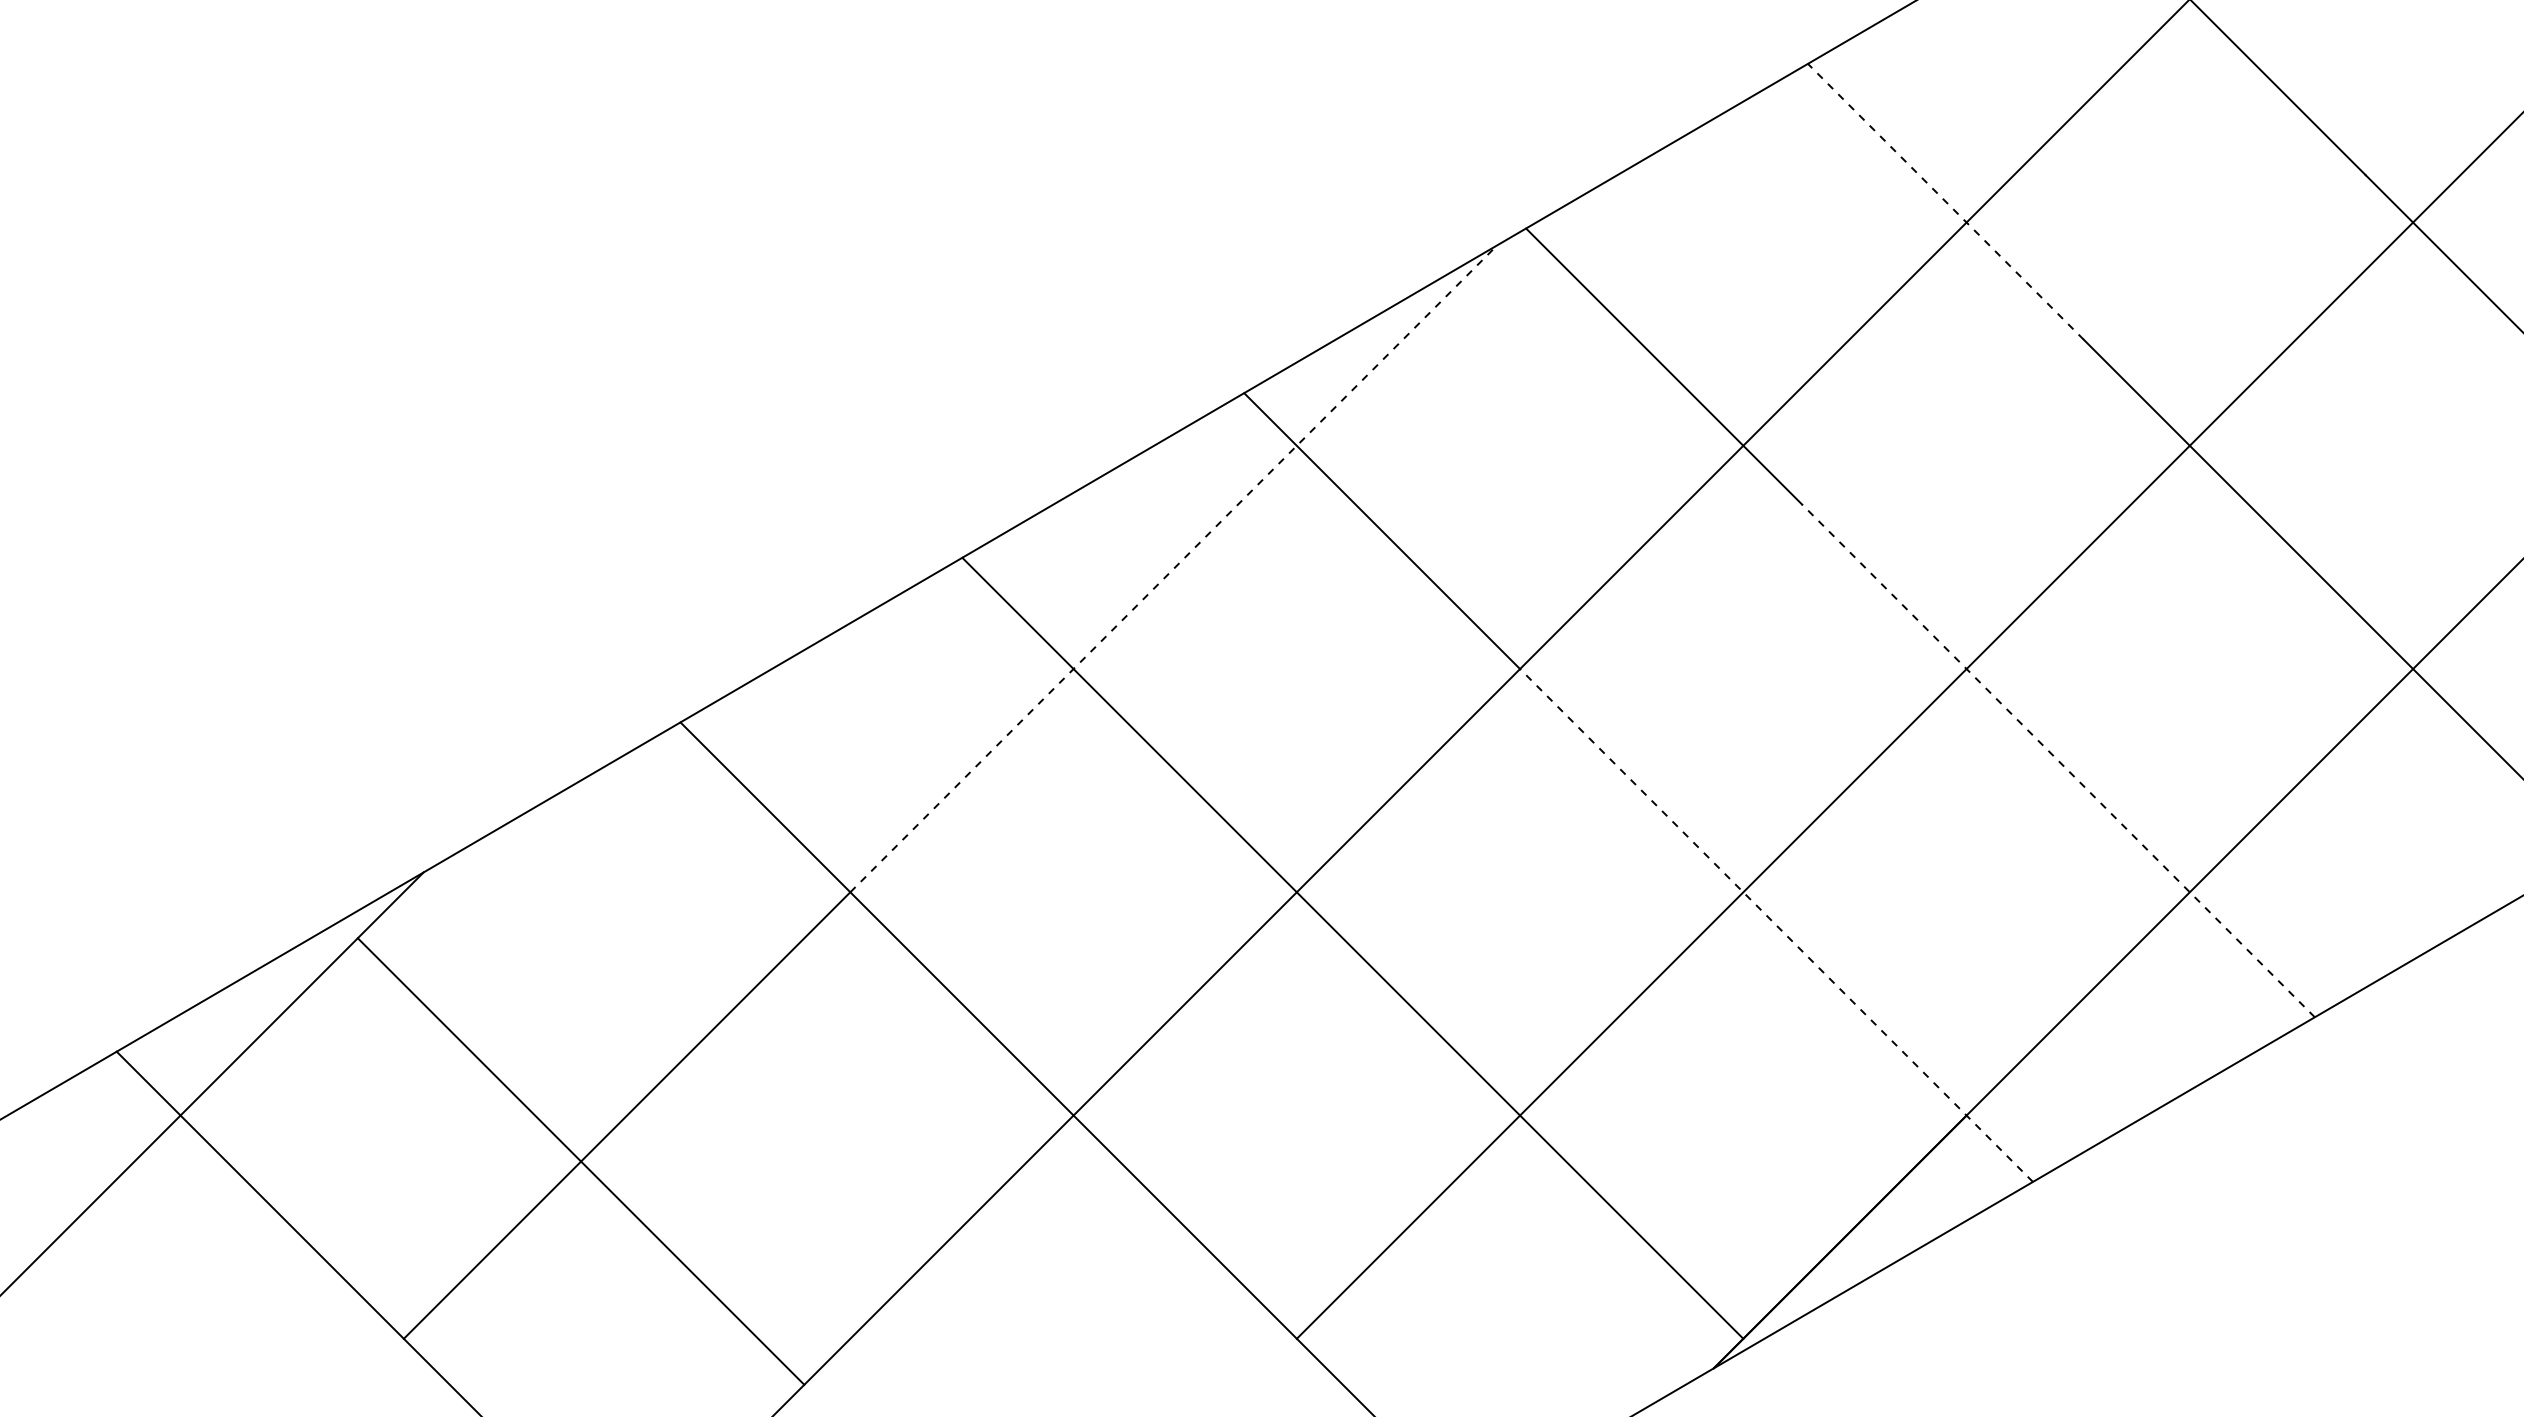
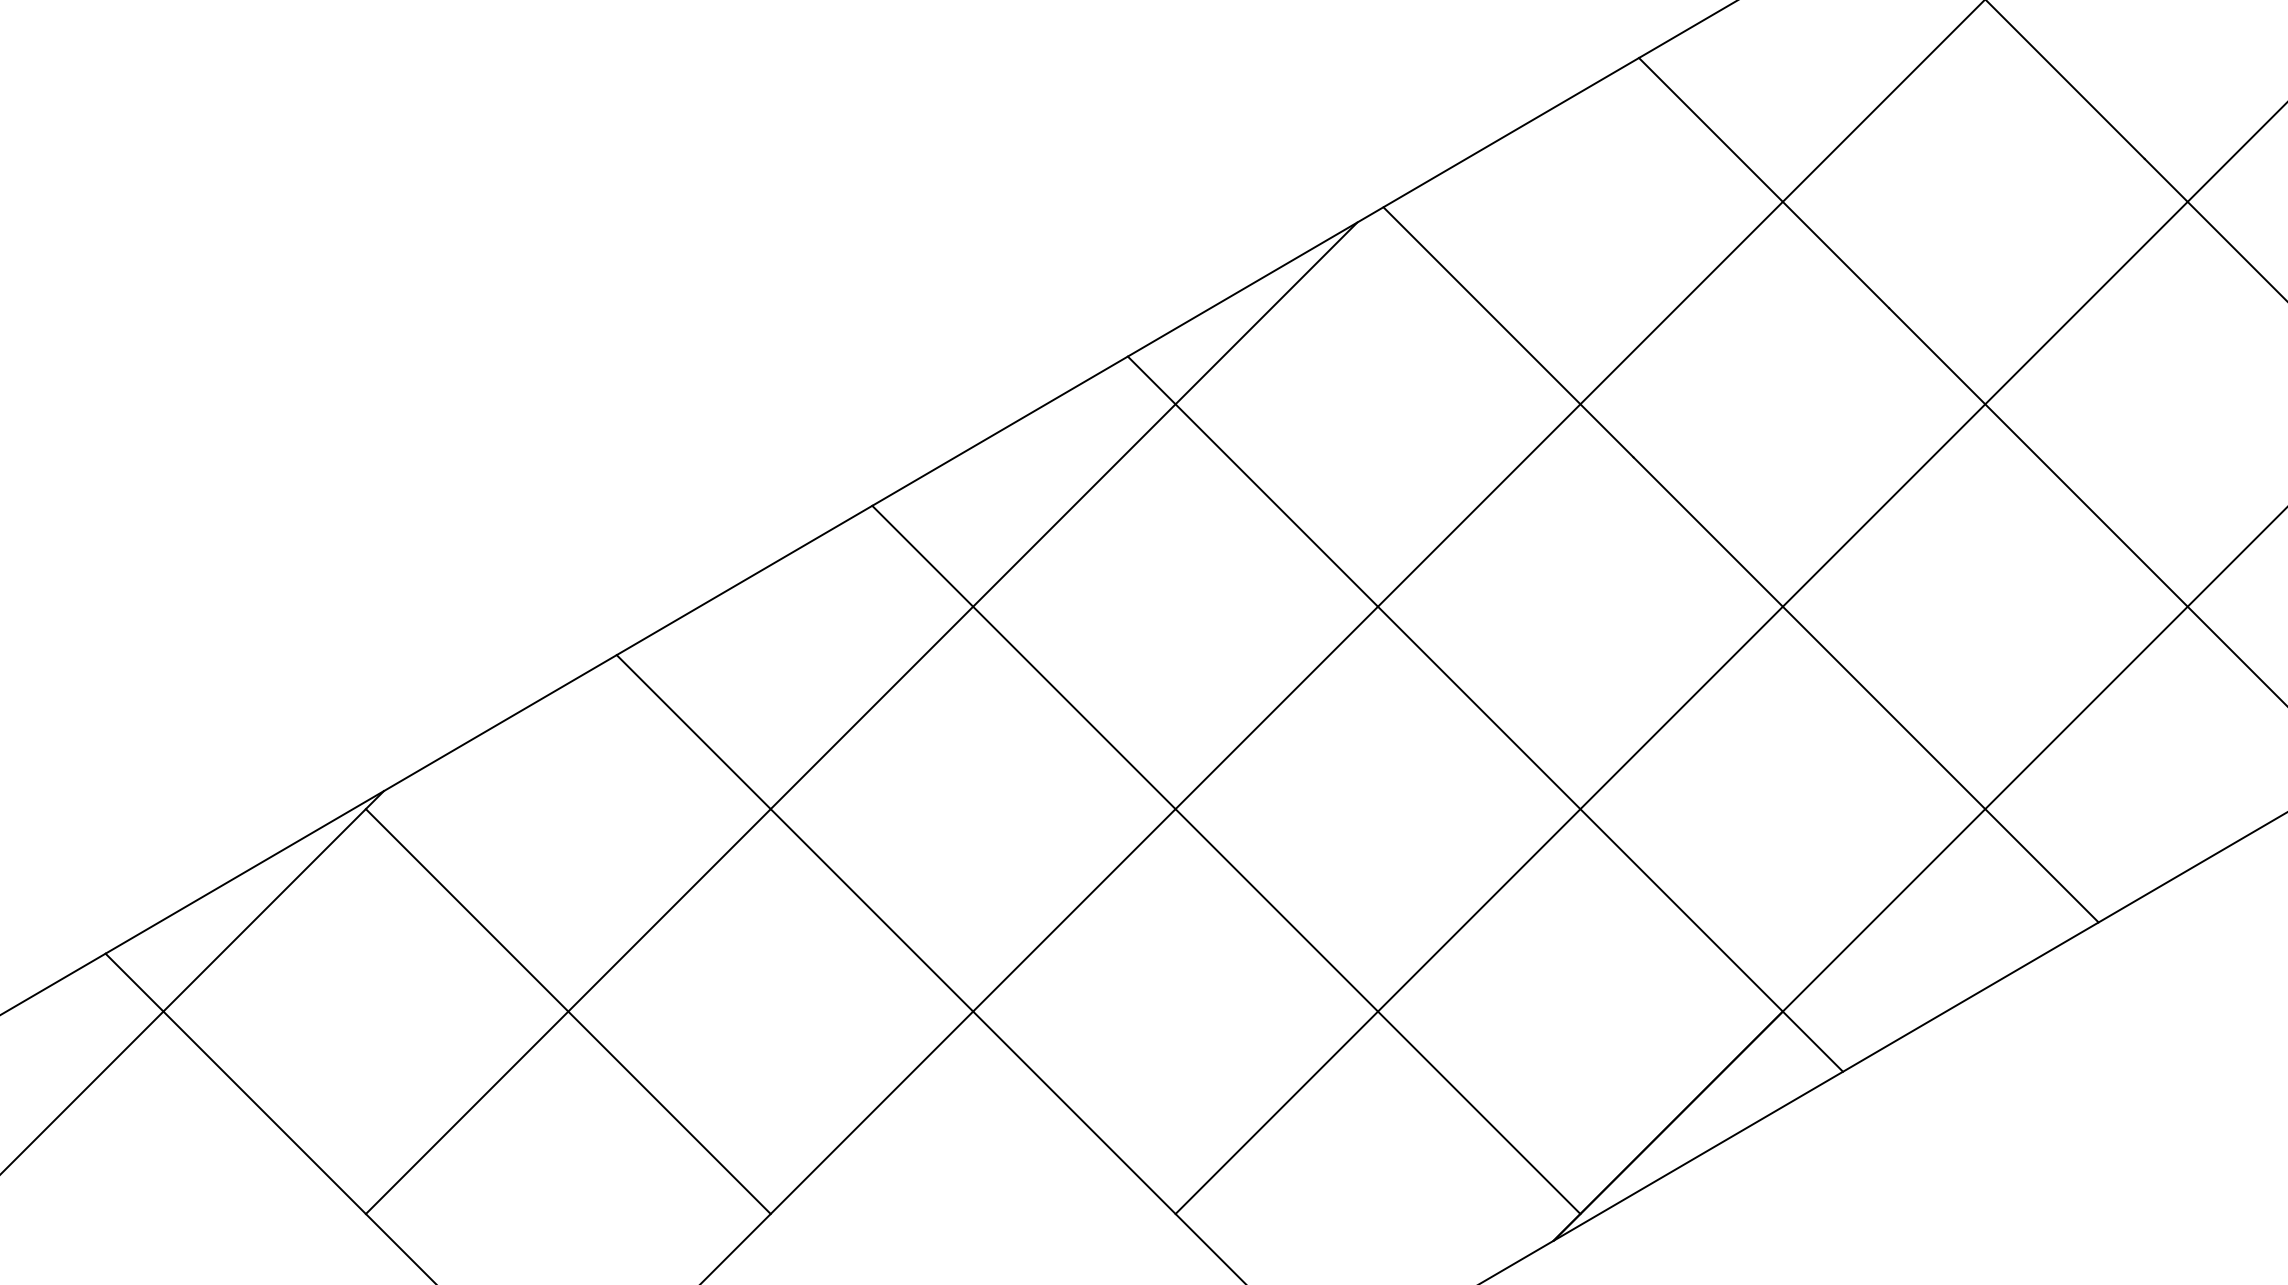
line: (1945, 201) -> (1763, 182), dashed -> solid
line: (1174, 568) -> (1064, 515), dashed -> solid
line: (2058, 760) -> (1866, 689), dashed -> solid
line: (1776, 925) -> (1610, 839), dashed -> solid
line: (580, 1161) -> (567, 1011), moved

